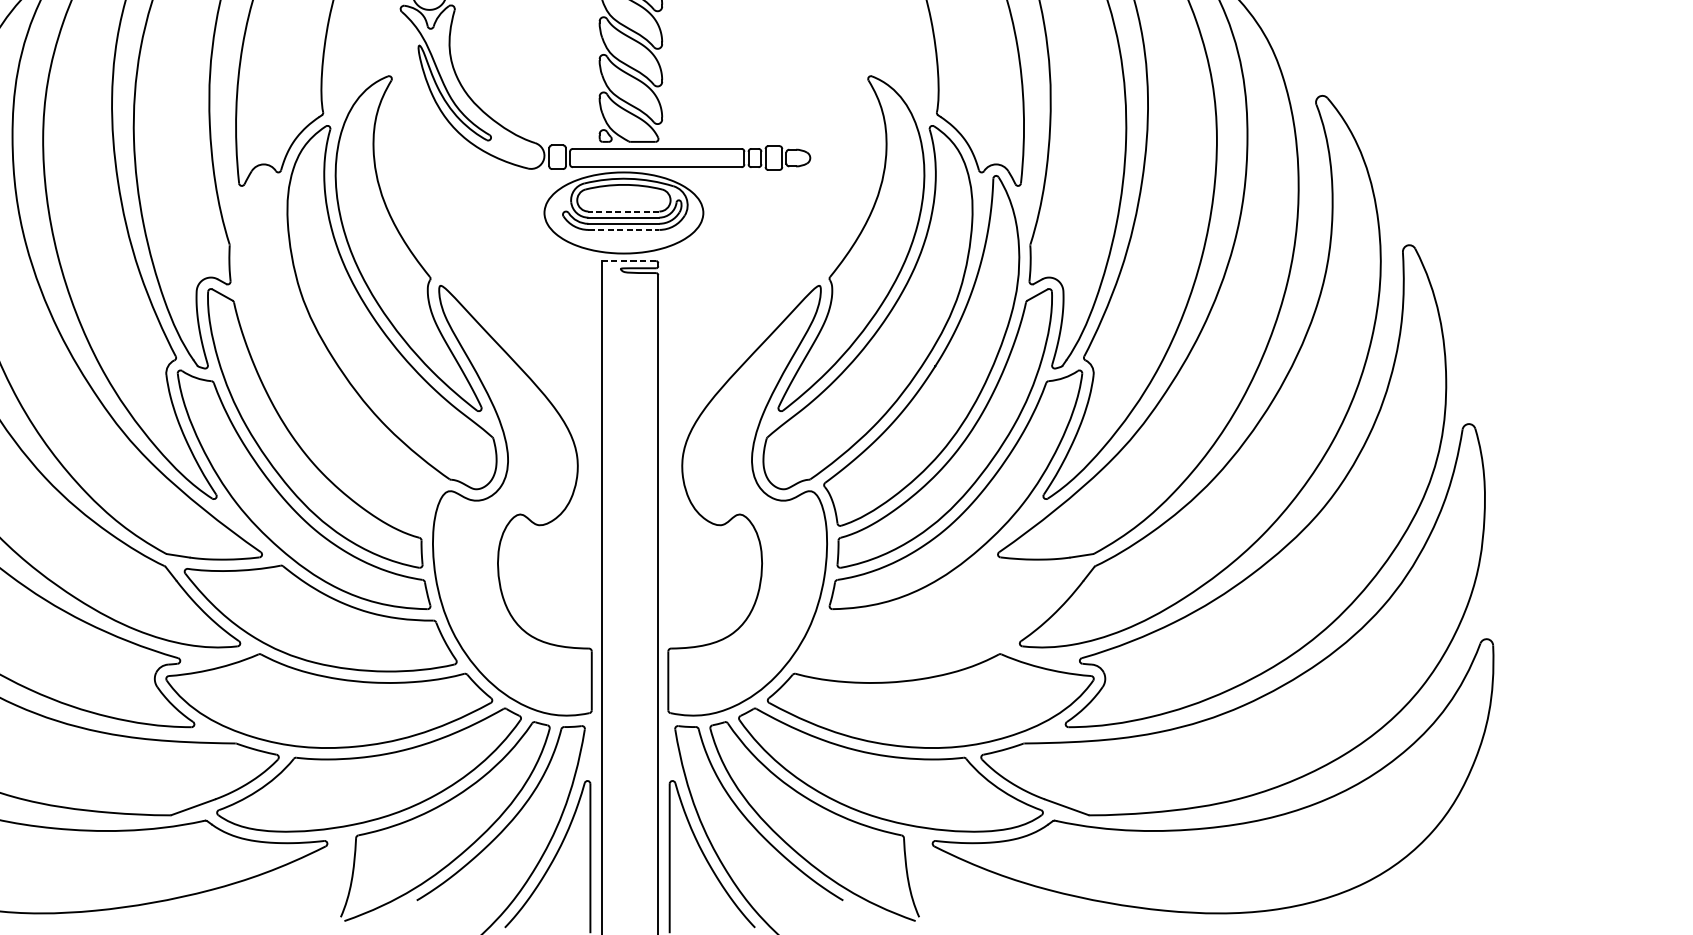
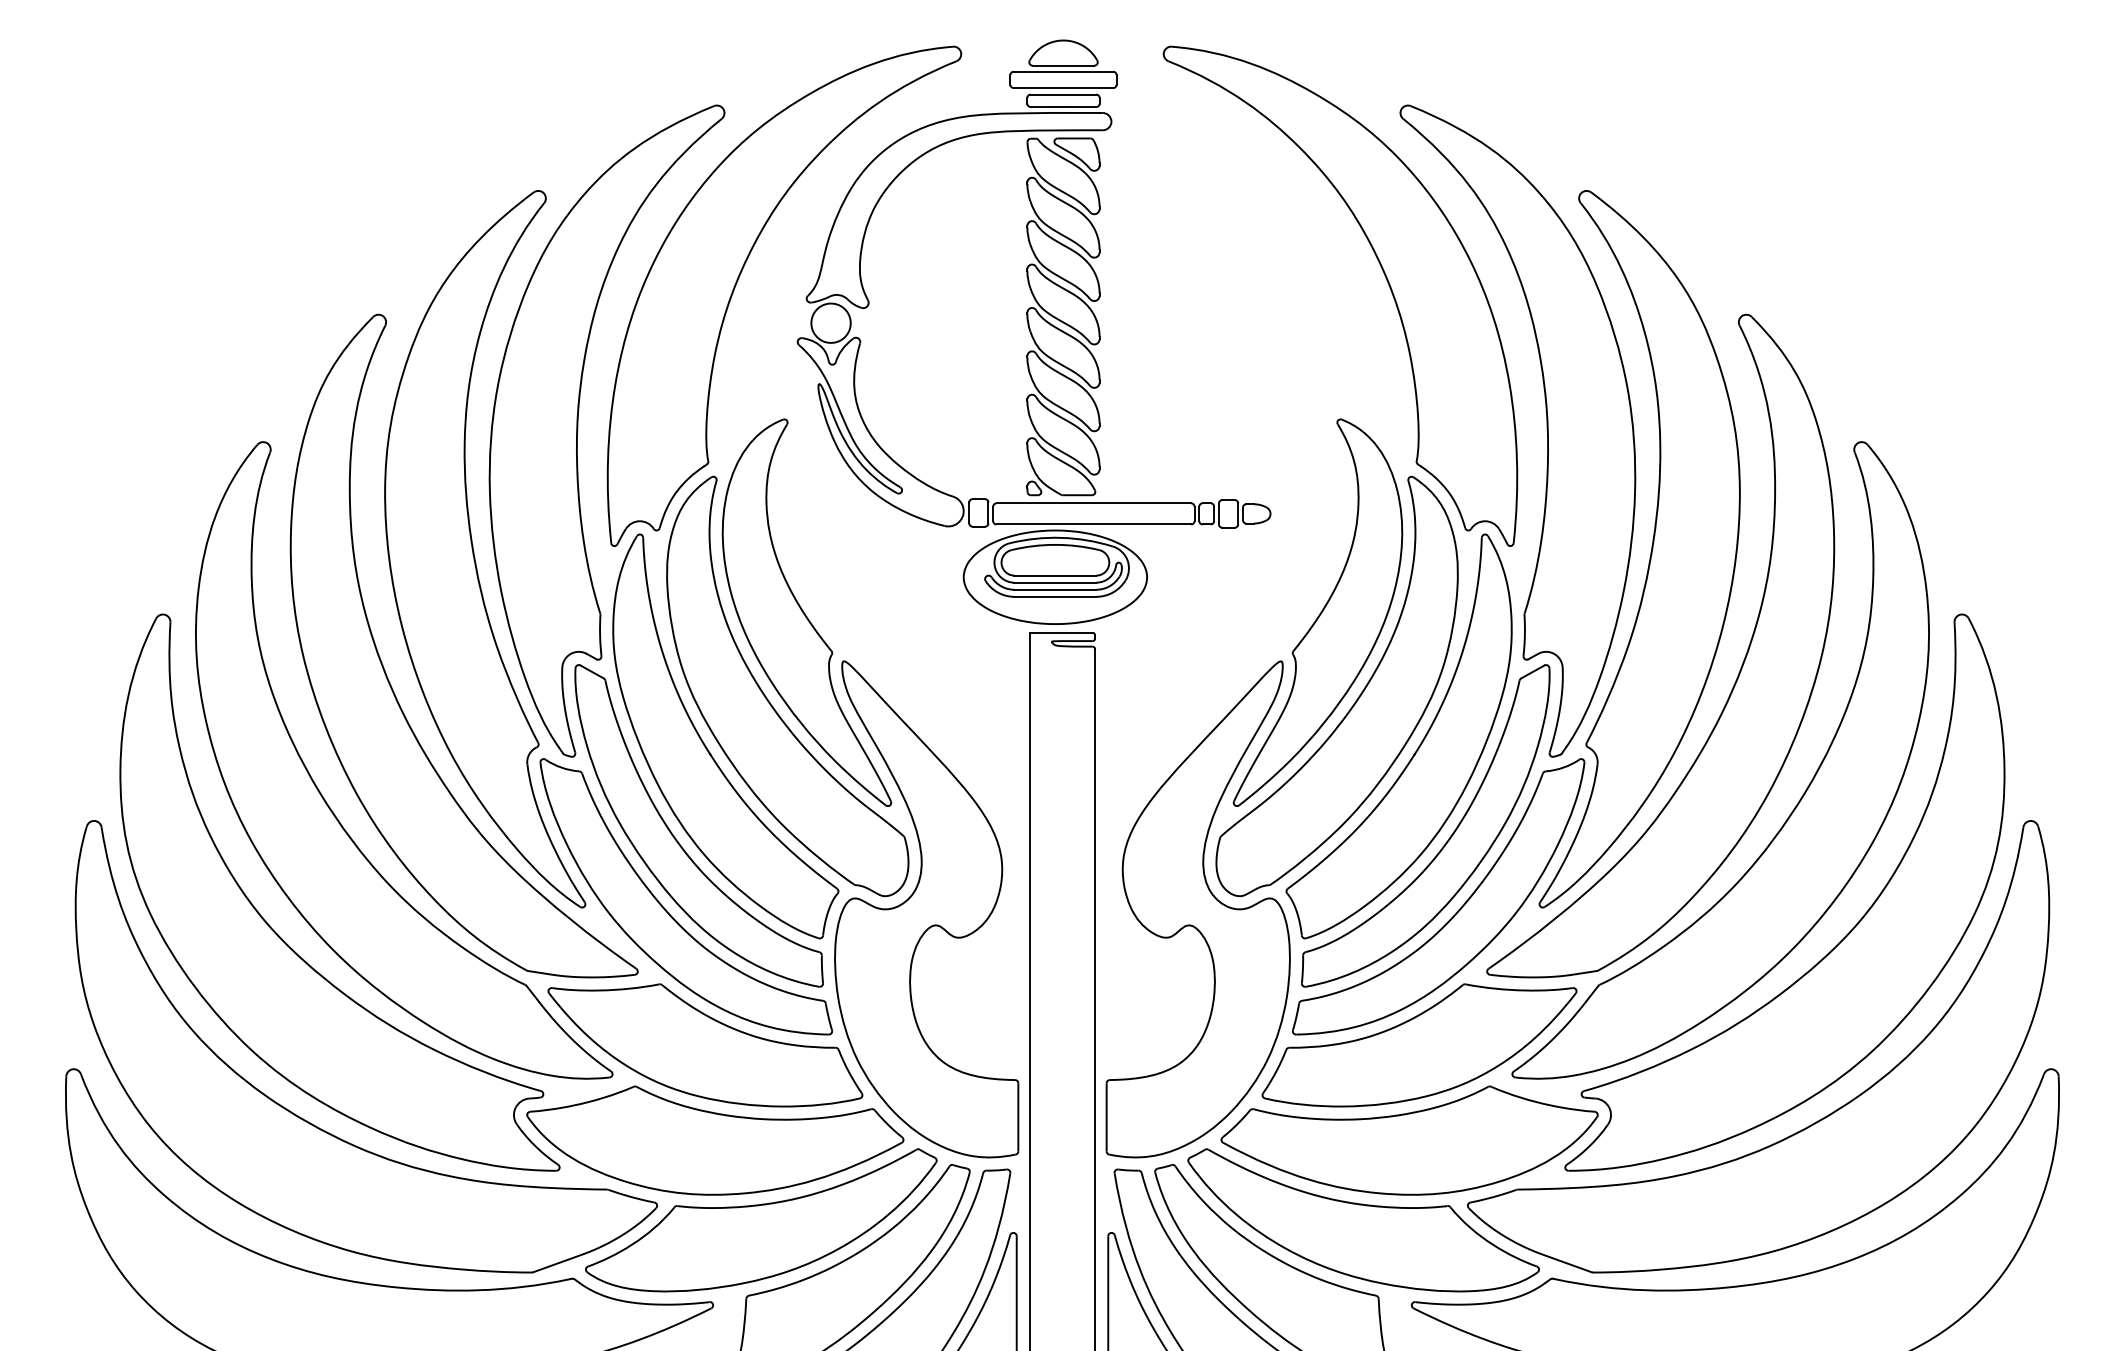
line: (623, 211) -> (1055, 575), dashed -> solid
line: (623, 229) -> (1055, 596), dashed -> solid
line: (629, 260) -> (1061, 632), dashed -> solid
part: (322, 360) -> (707, 747), added
part: (939, 618) -> (1419, 1045), added

